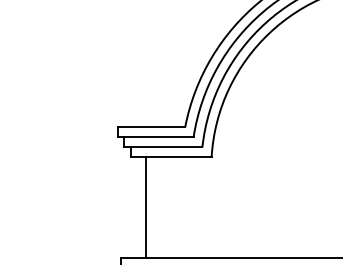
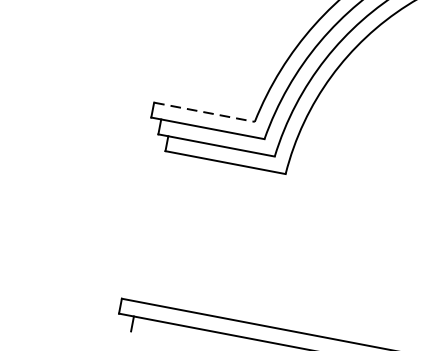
line: (151, 127) -> (204, 112), solid -> dashed
line: (146, 207) -> (174, 230), removed

